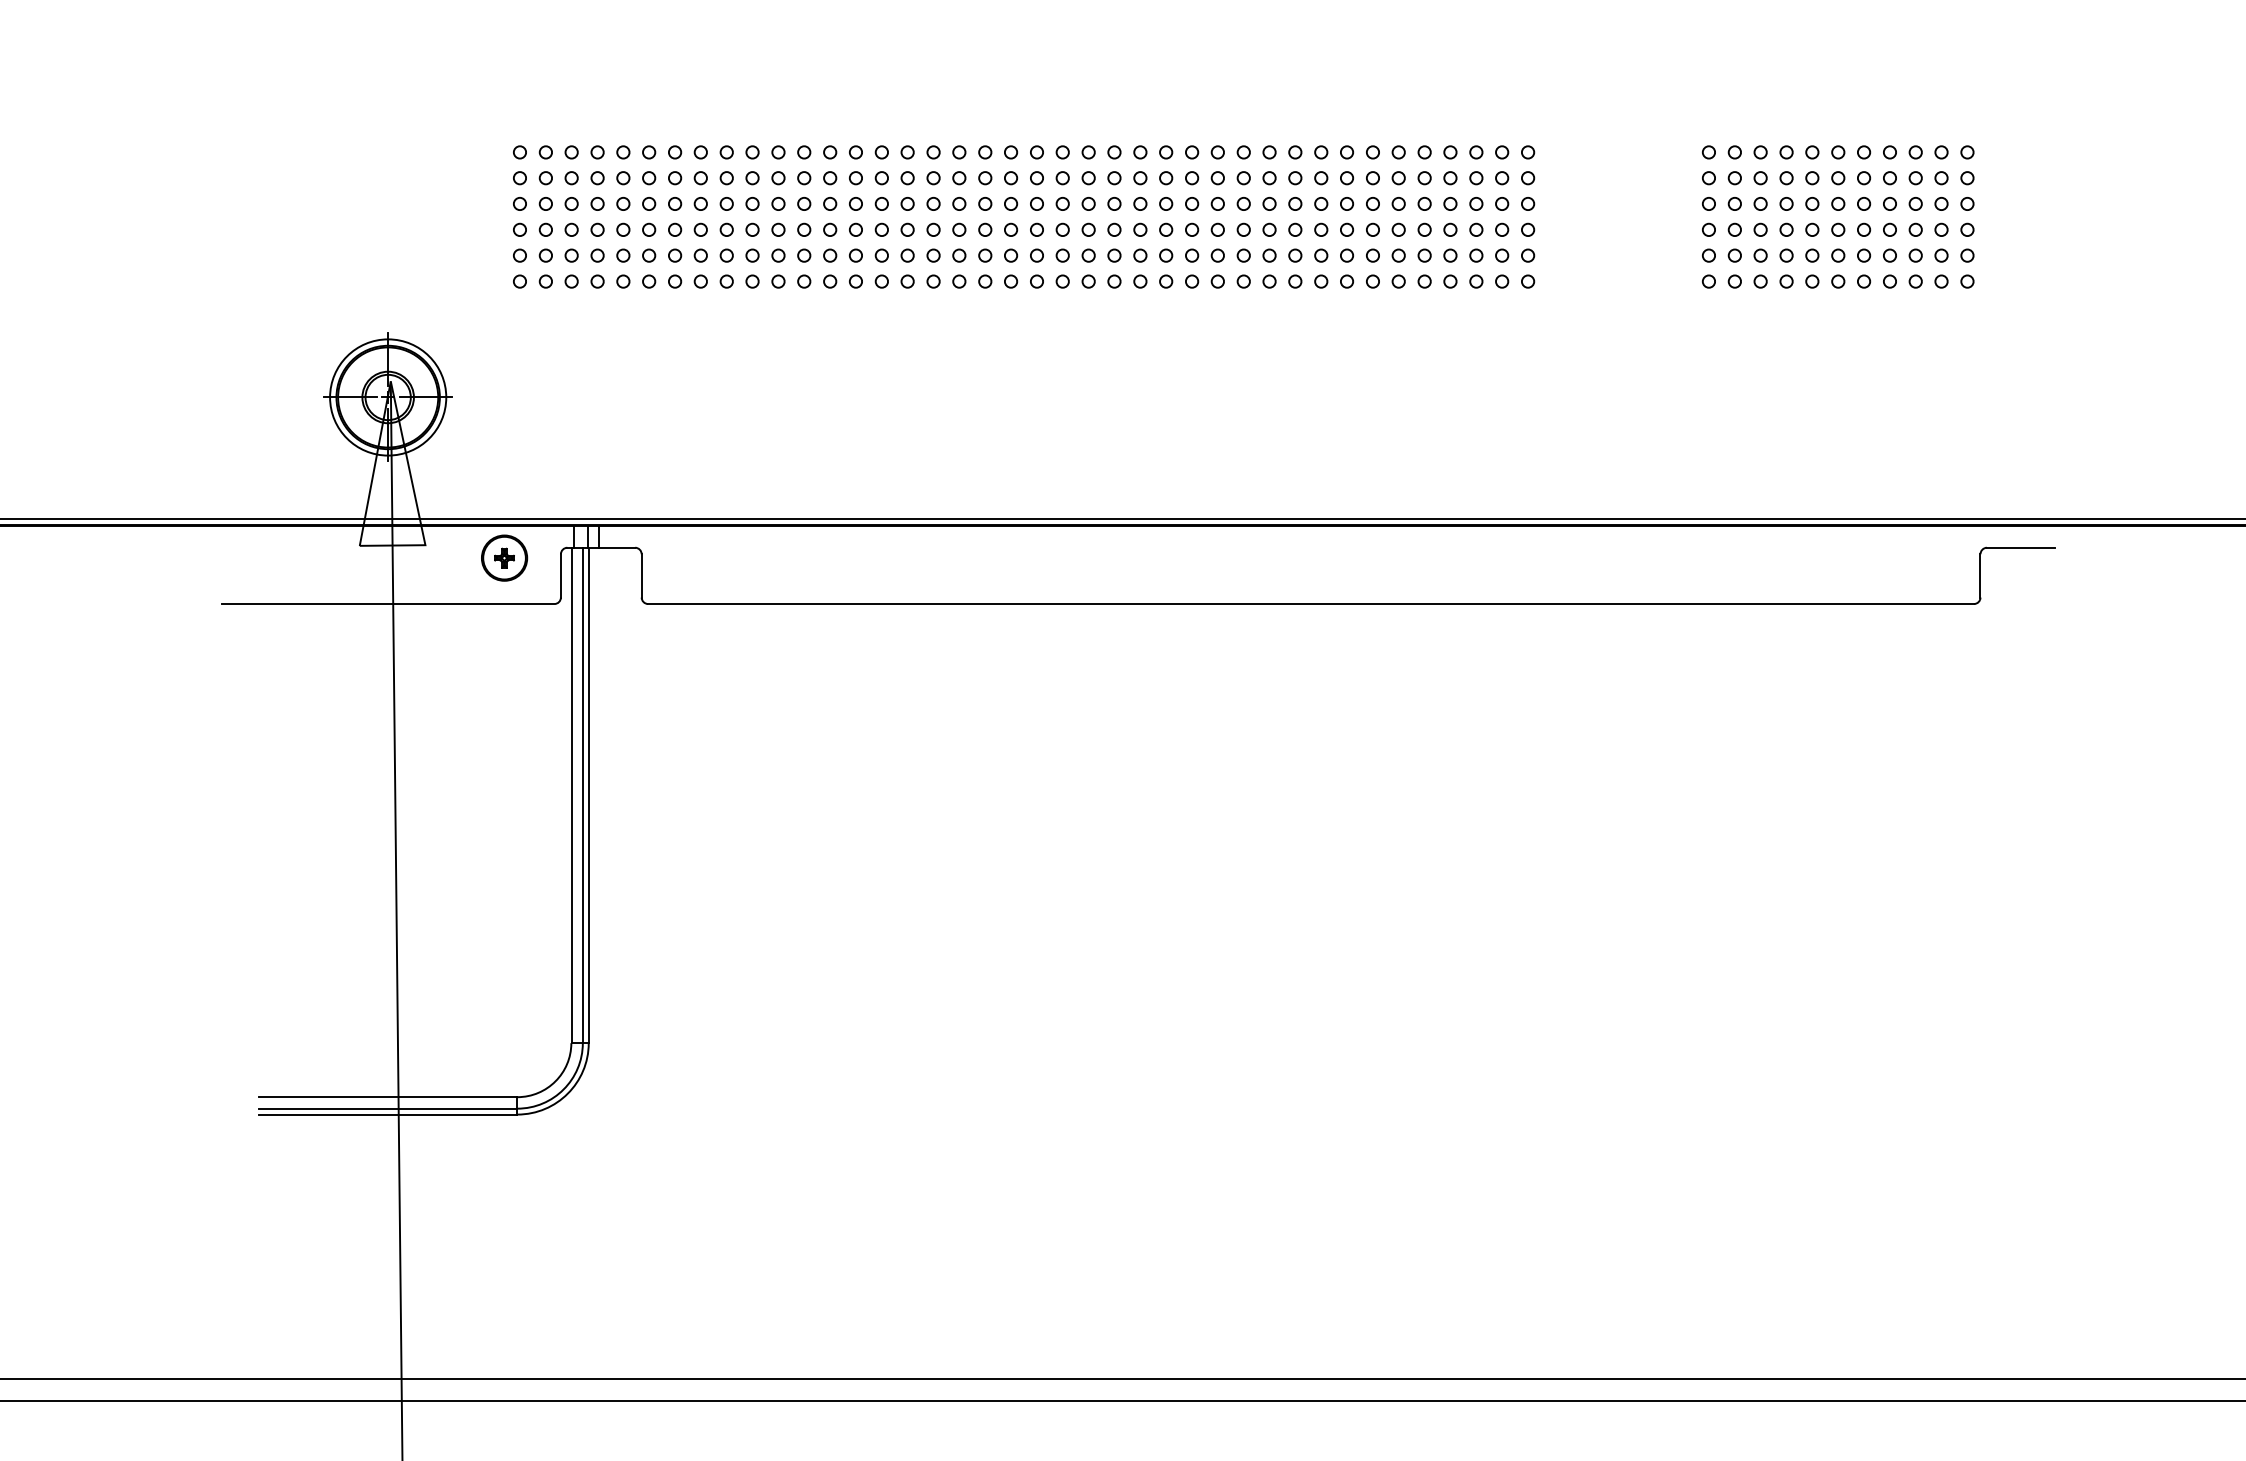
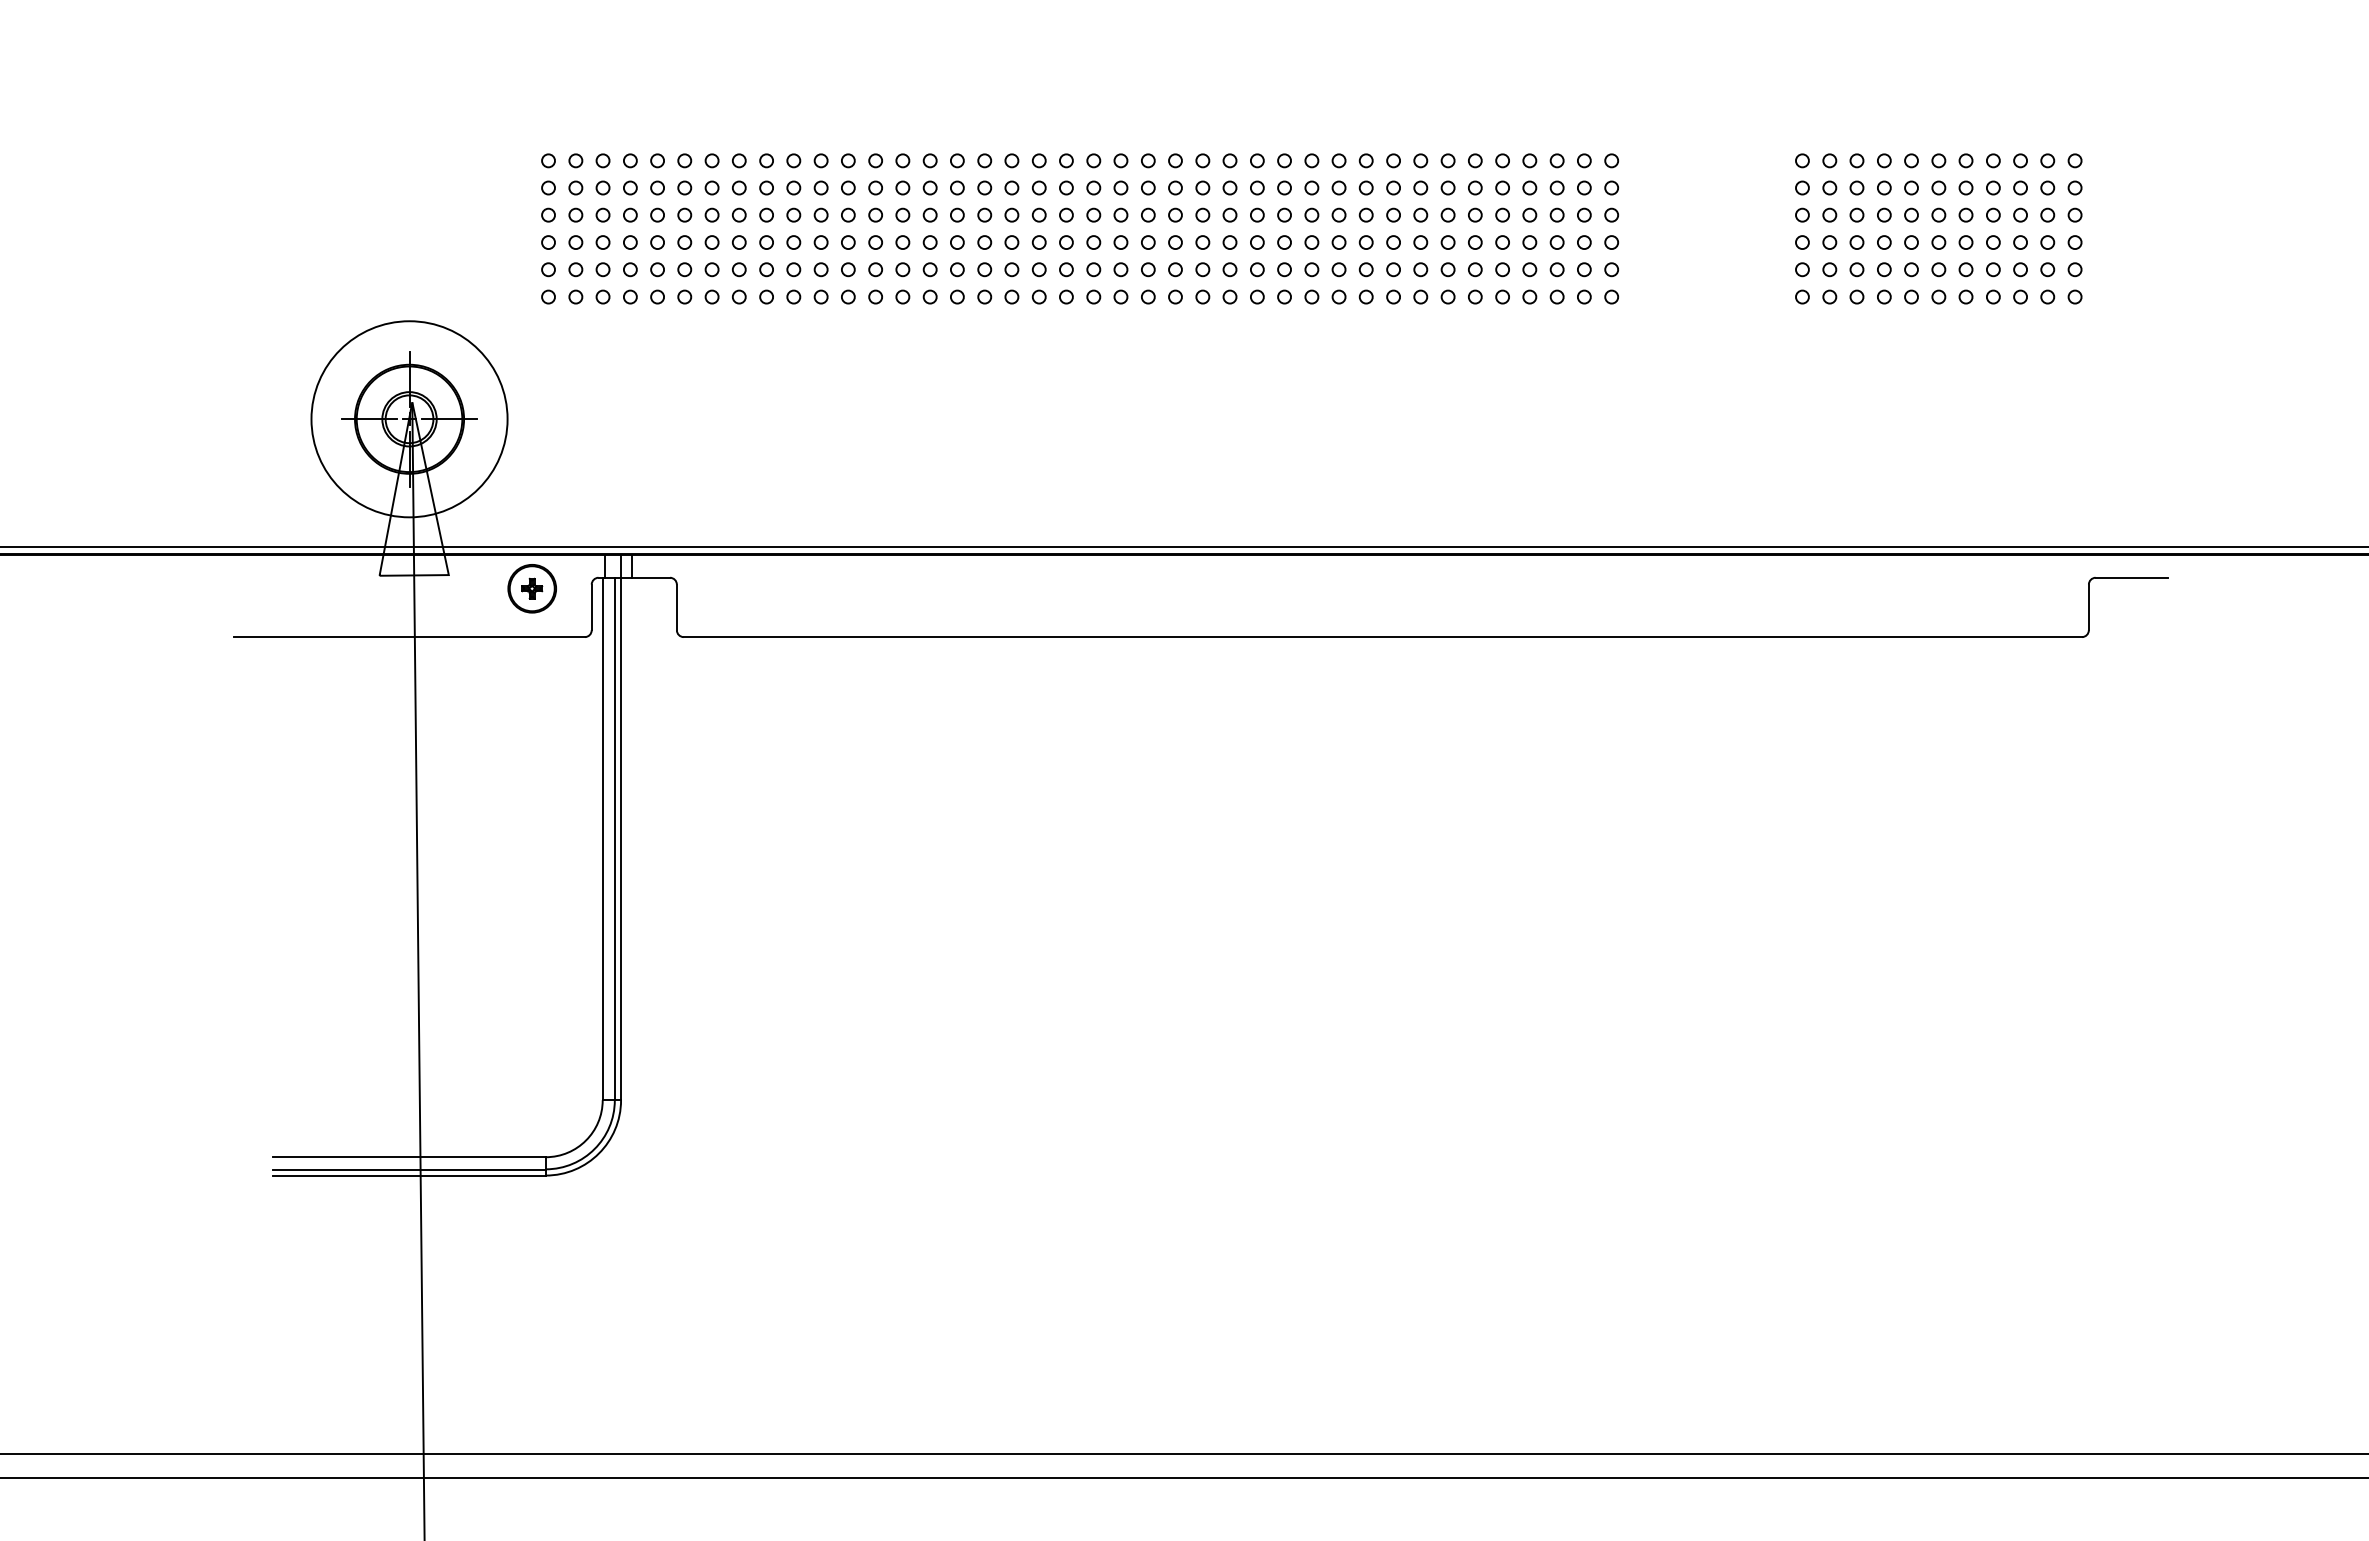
circle: (388, 397) -> (409, 419), size x1.6

